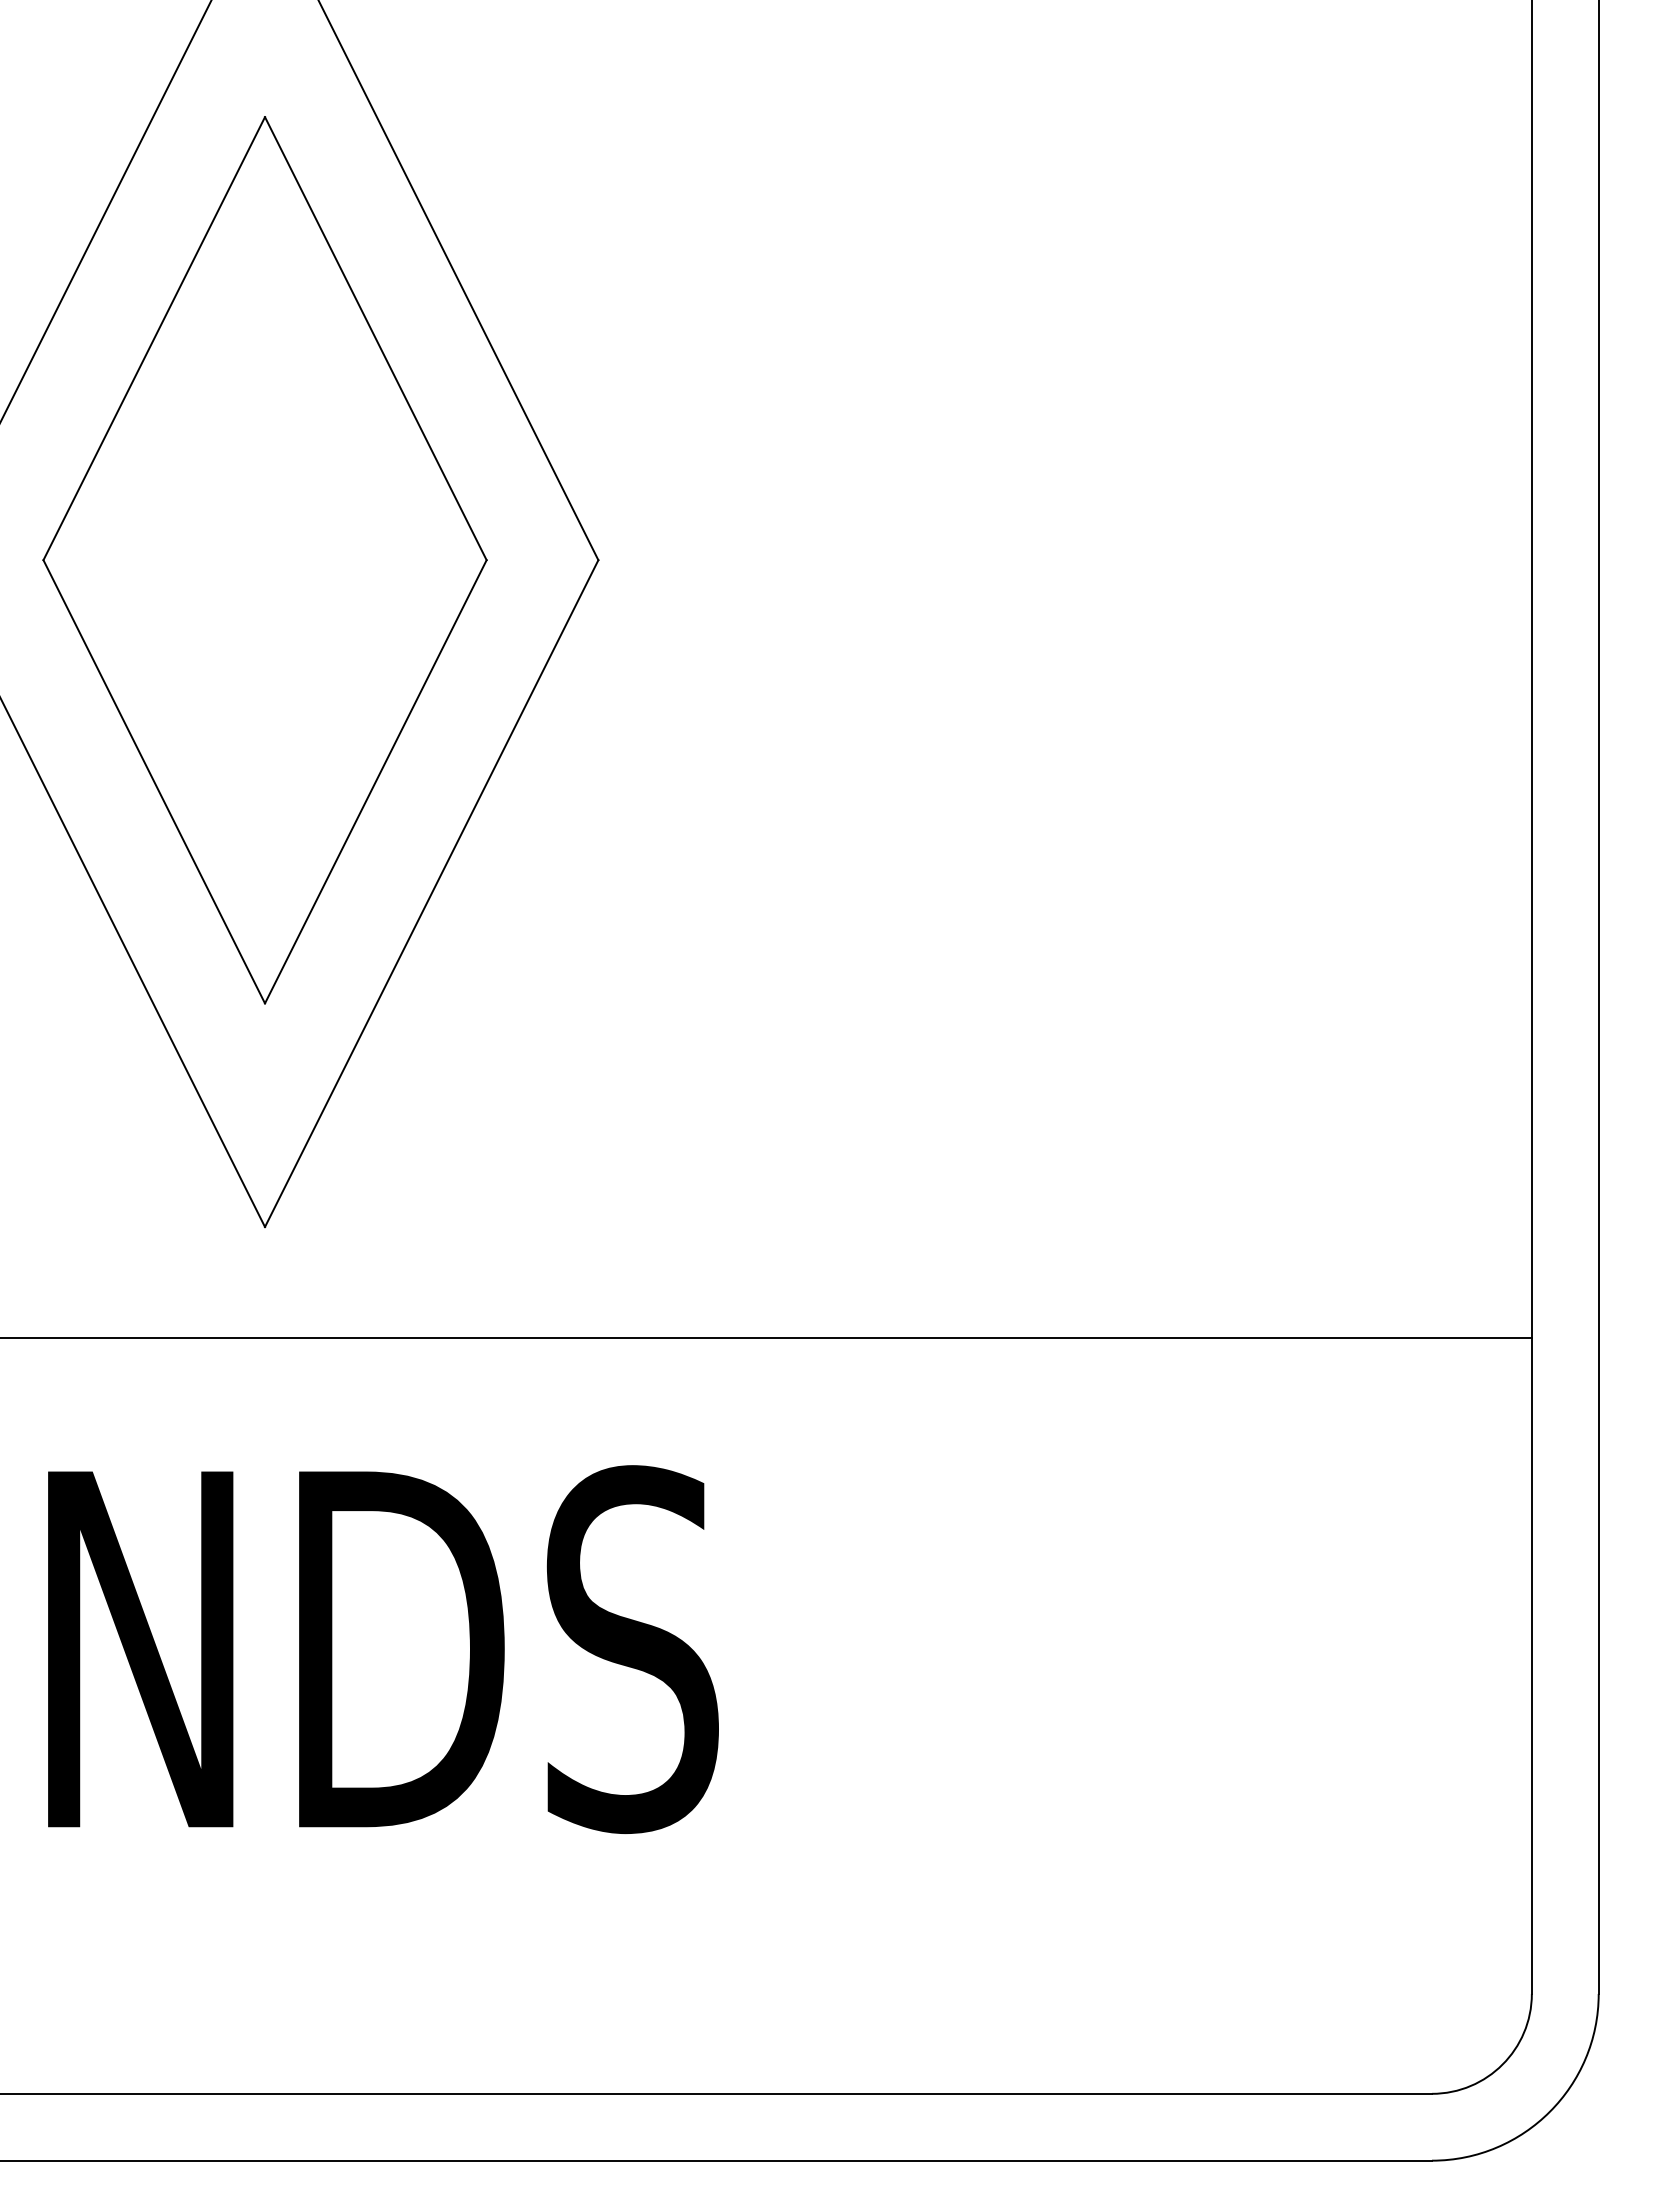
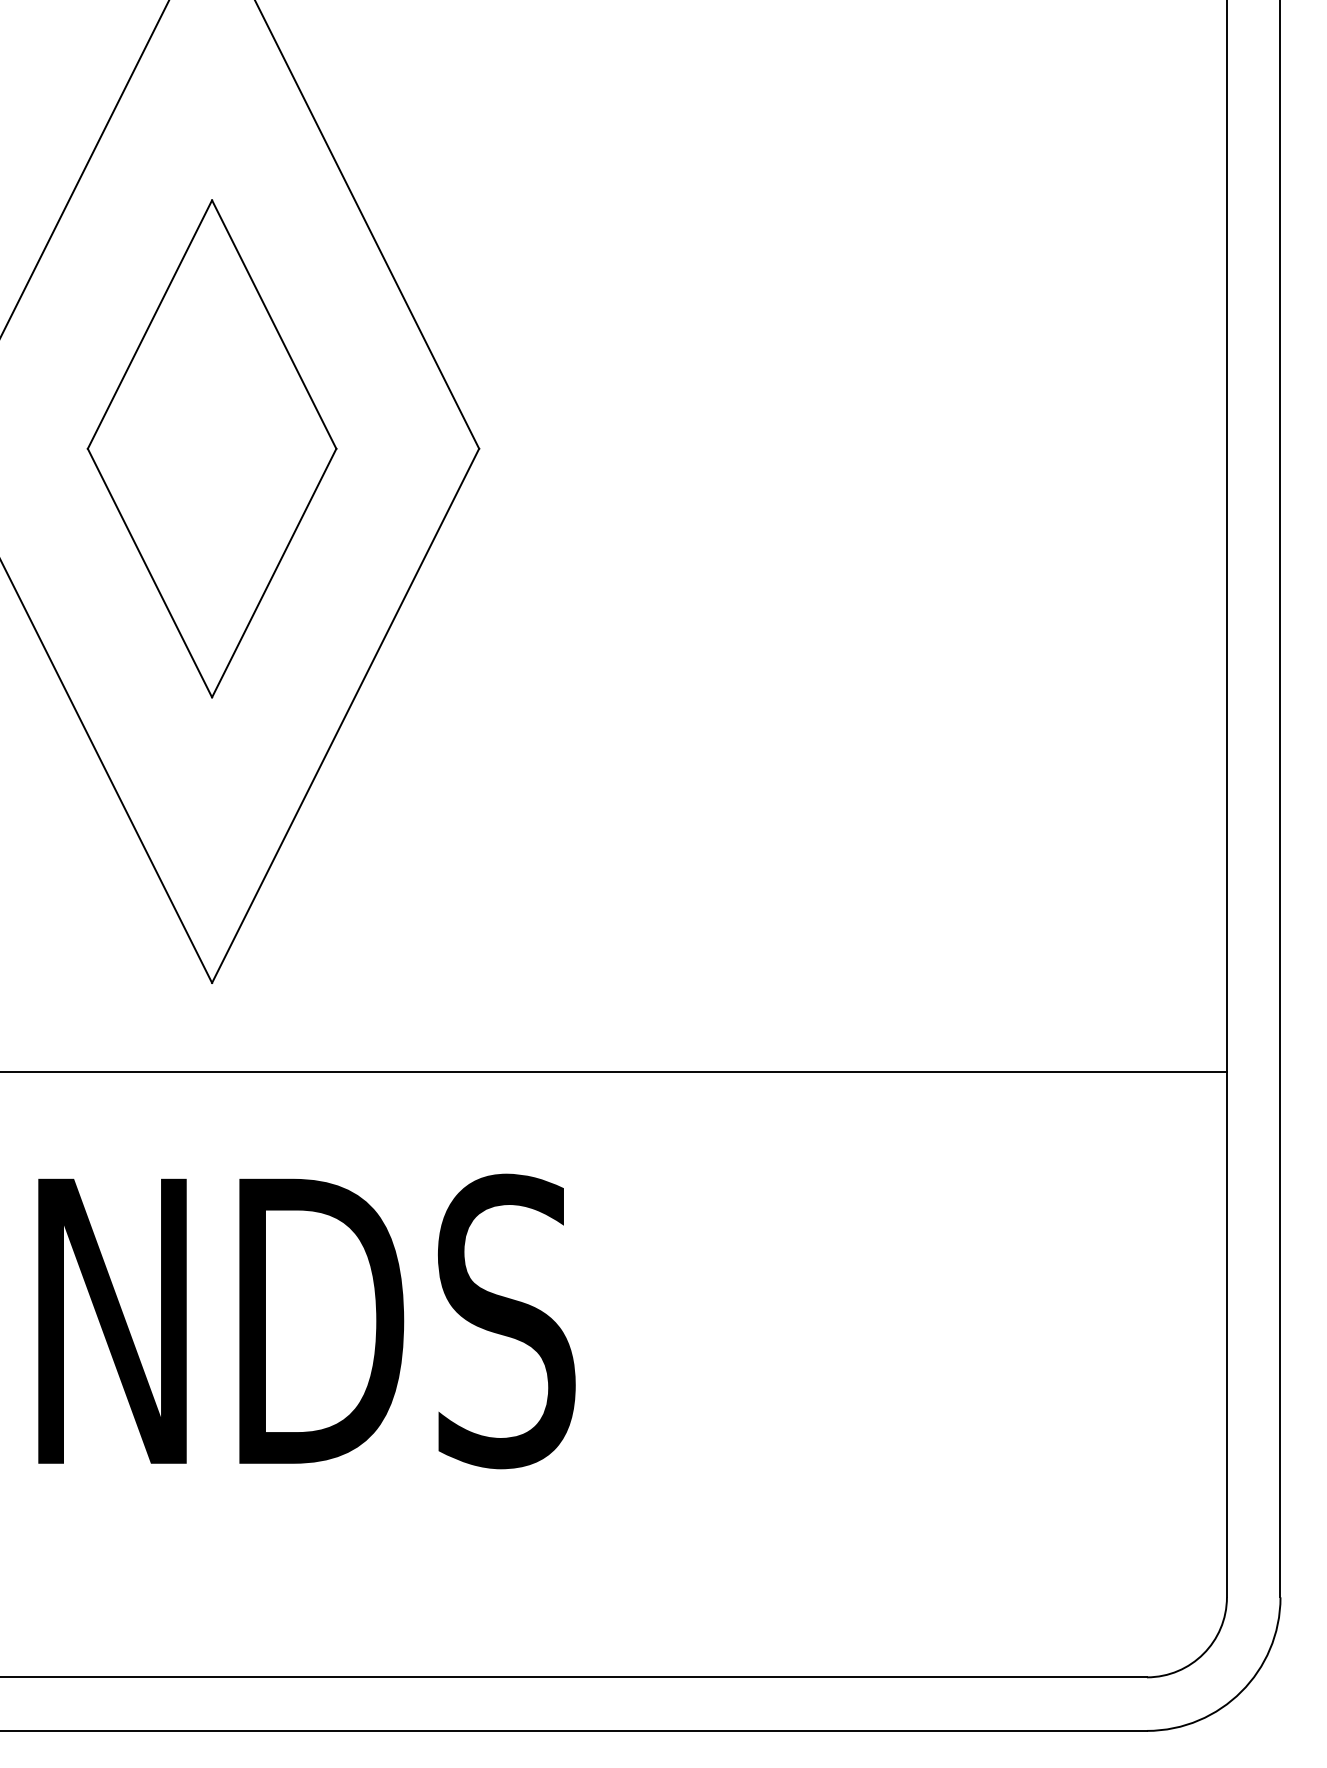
part: (264, 560) -> (211, 449), size x0.7

